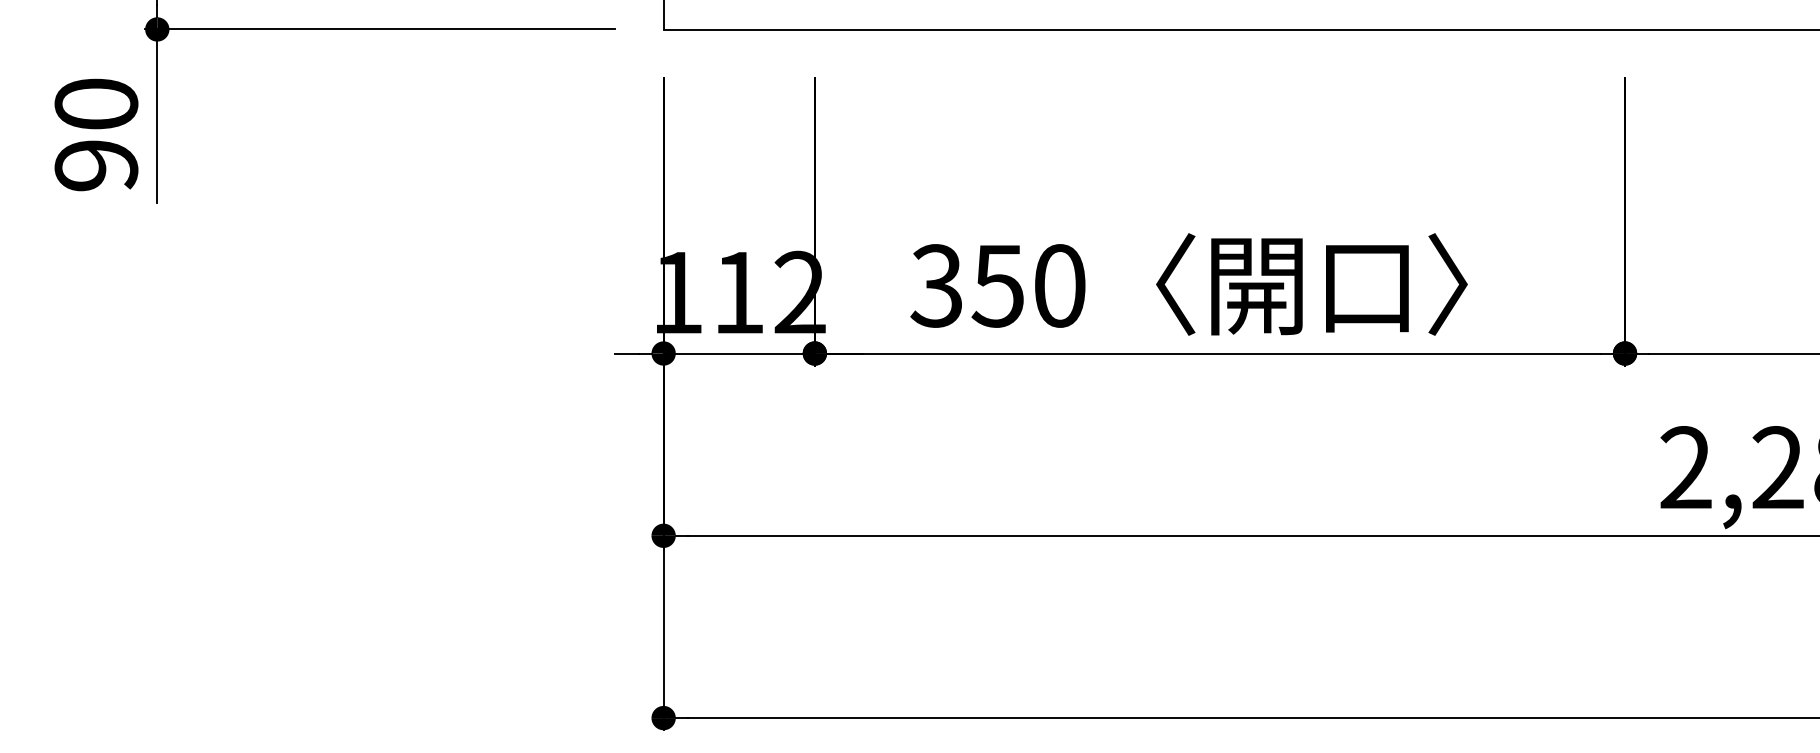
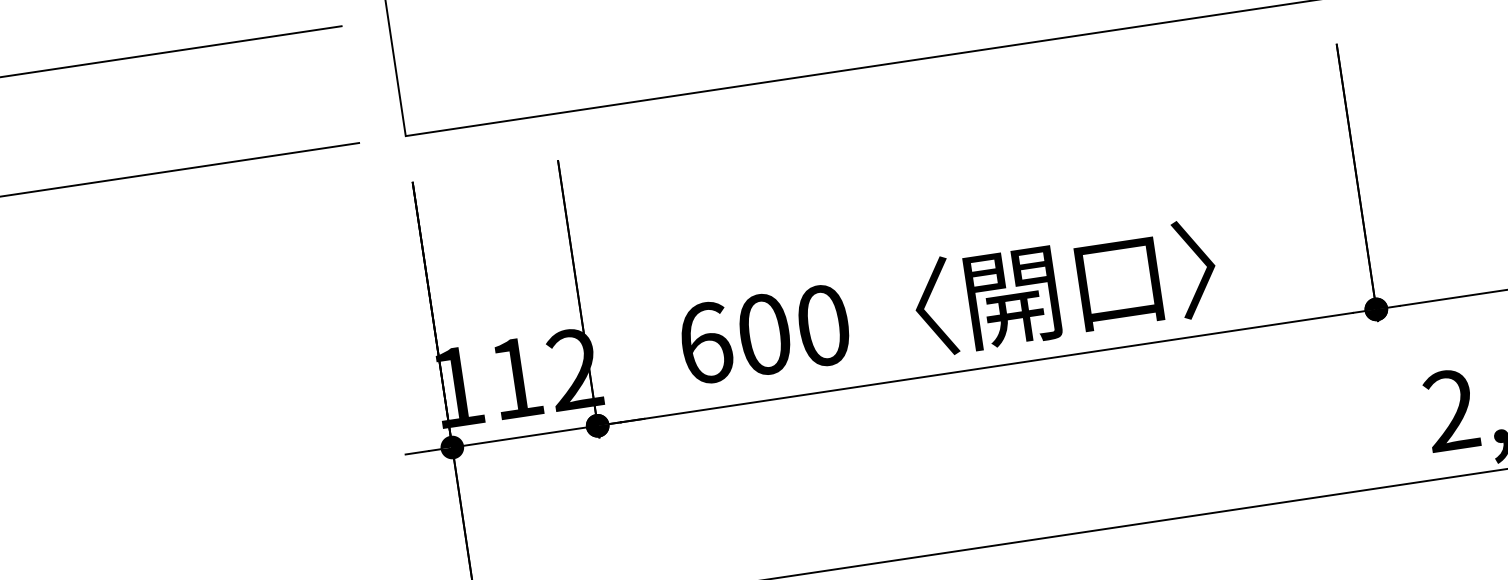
text: (967, 285) -> (734, 338), 350 -> 600

